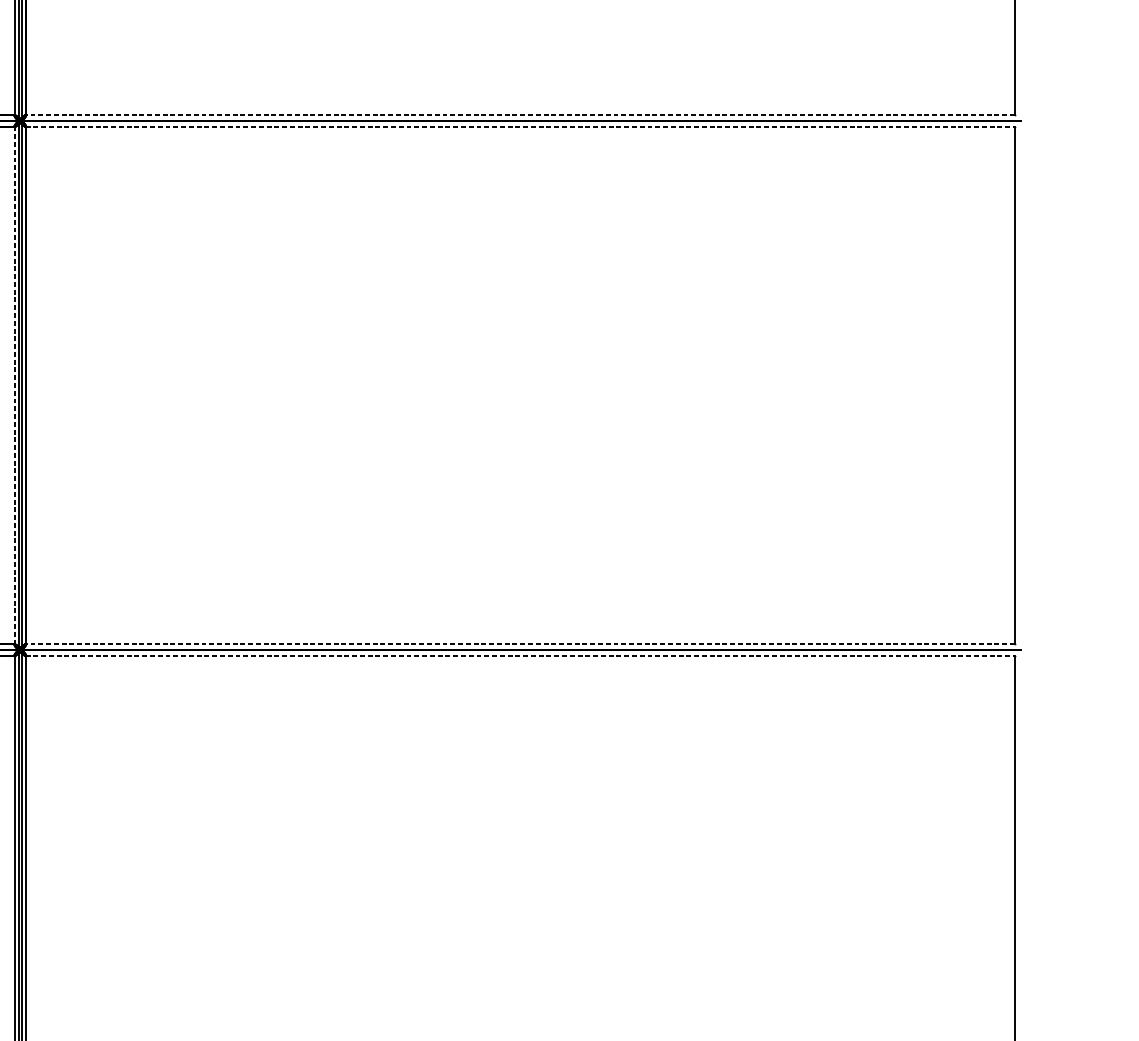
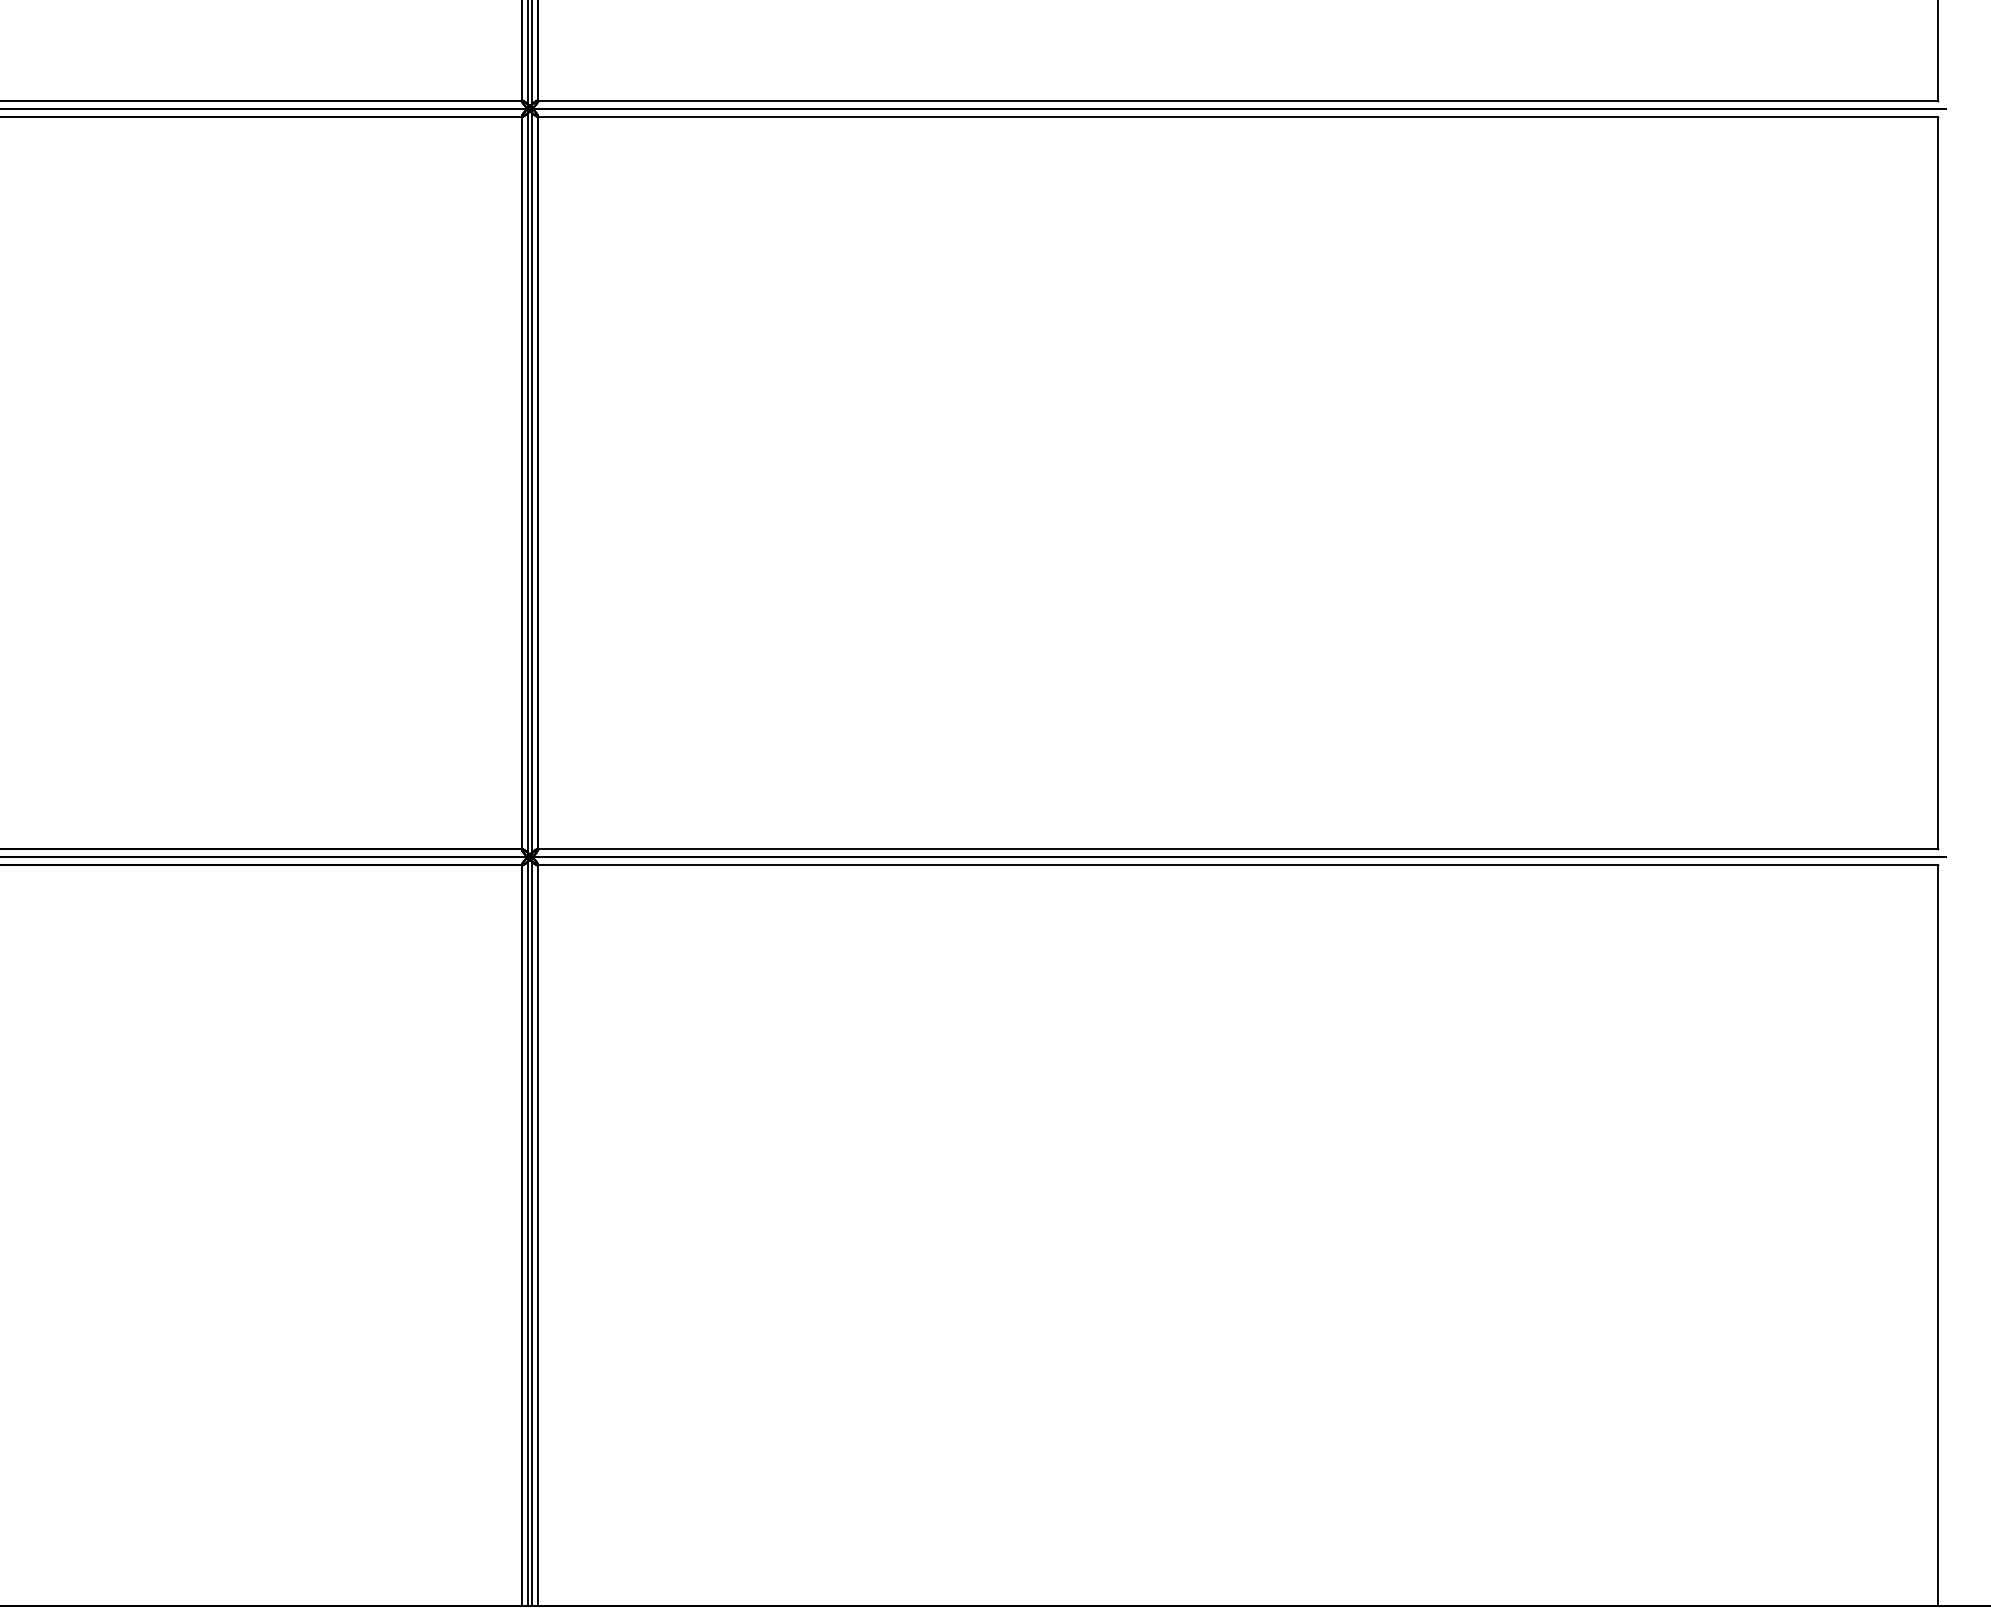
line: (520, 115) -> (1237, 100), dashed -> solid
line: (520, 126) -> (1237, 116), dashed -> solid
line: (14, 385) -> (522, 482), dashed -> solid
line: (520, 644) -> (1237, 849), dashed -> solid
line: (520, 655) -> (1237, 865), dashed -> solid

